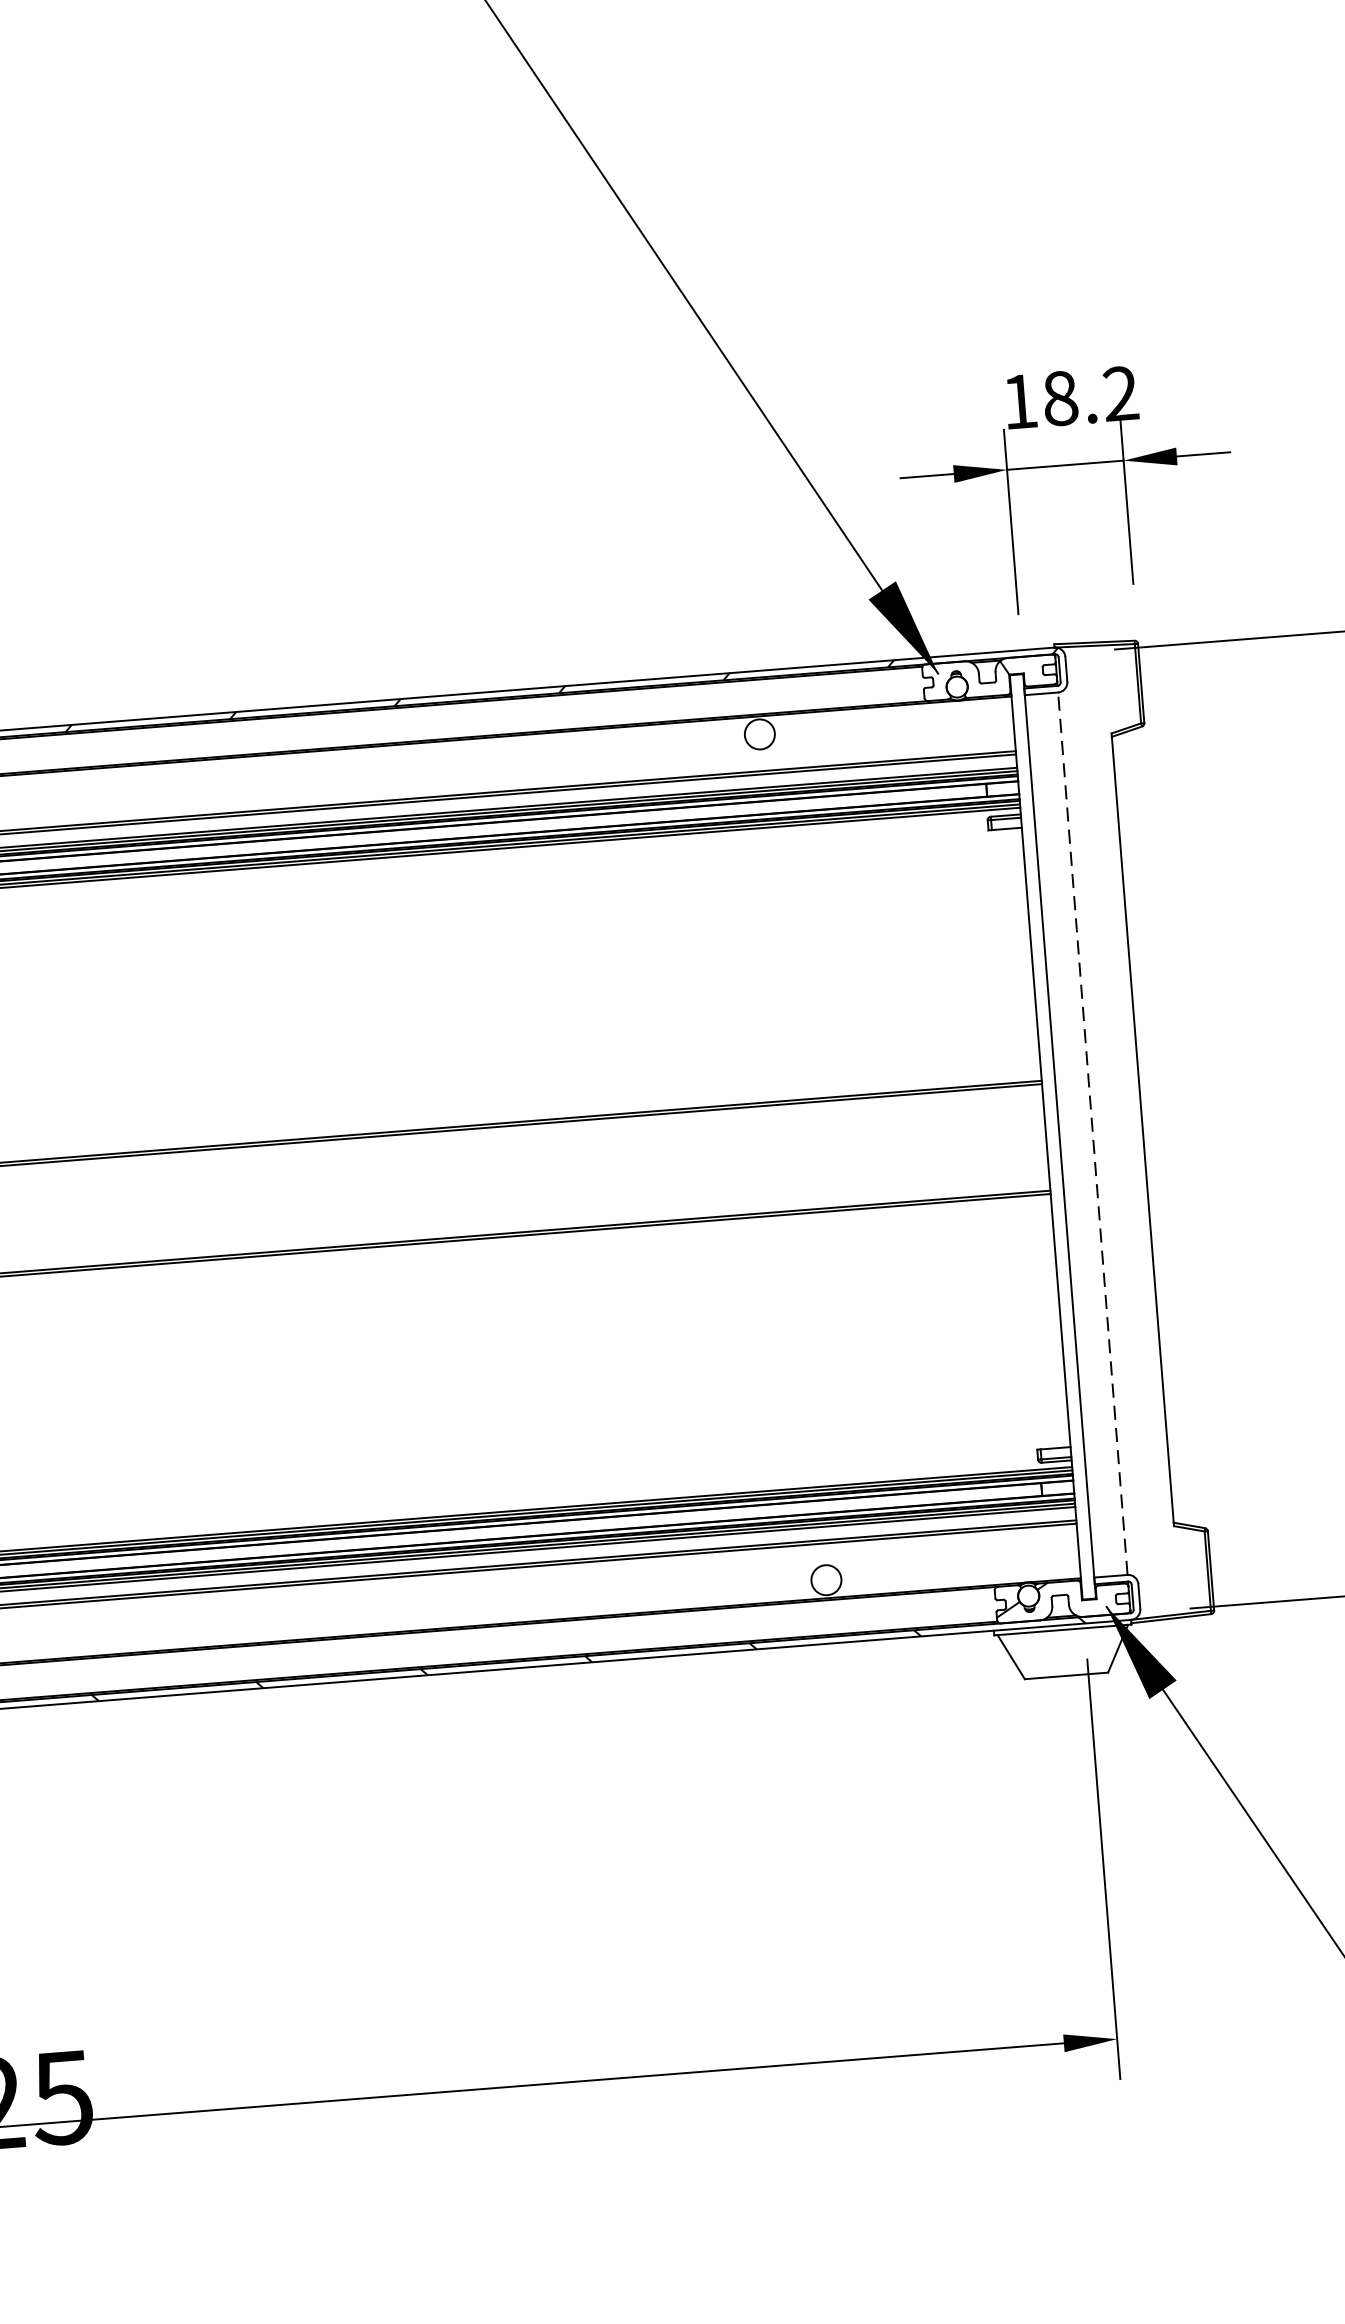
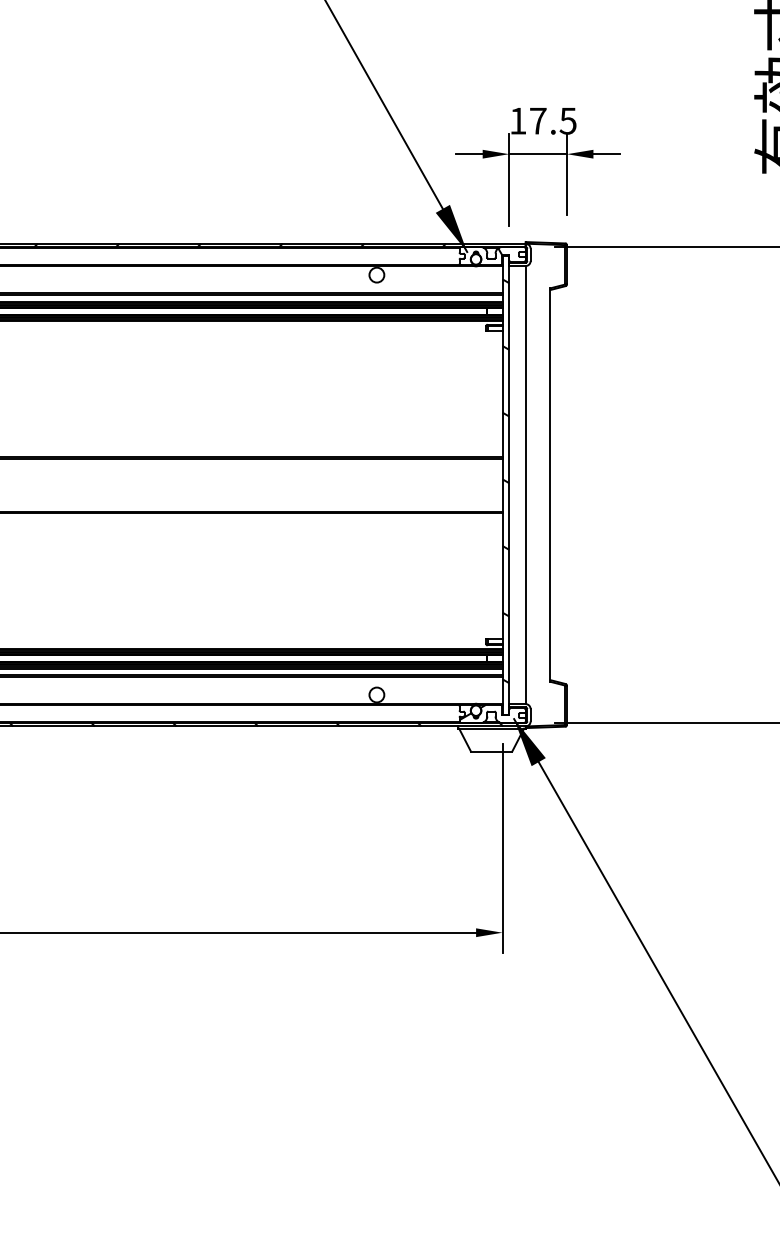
text: (1091, 394) -> (553, 120), 18.2 -> 17.5
hatch: (1051, 1129) -> (505, 481), added
line: (1092, 1132) -> (525, 484), dashed -> solid

